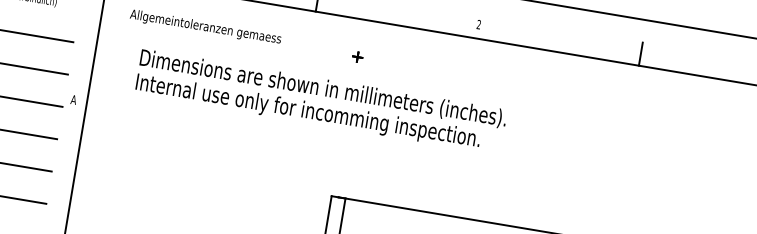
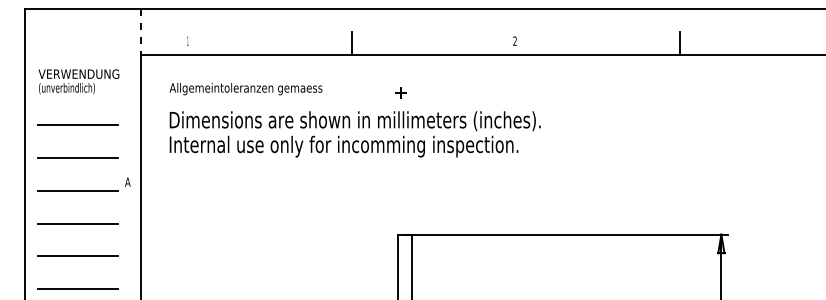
text: (320, 101) -> (354, 134), moved

